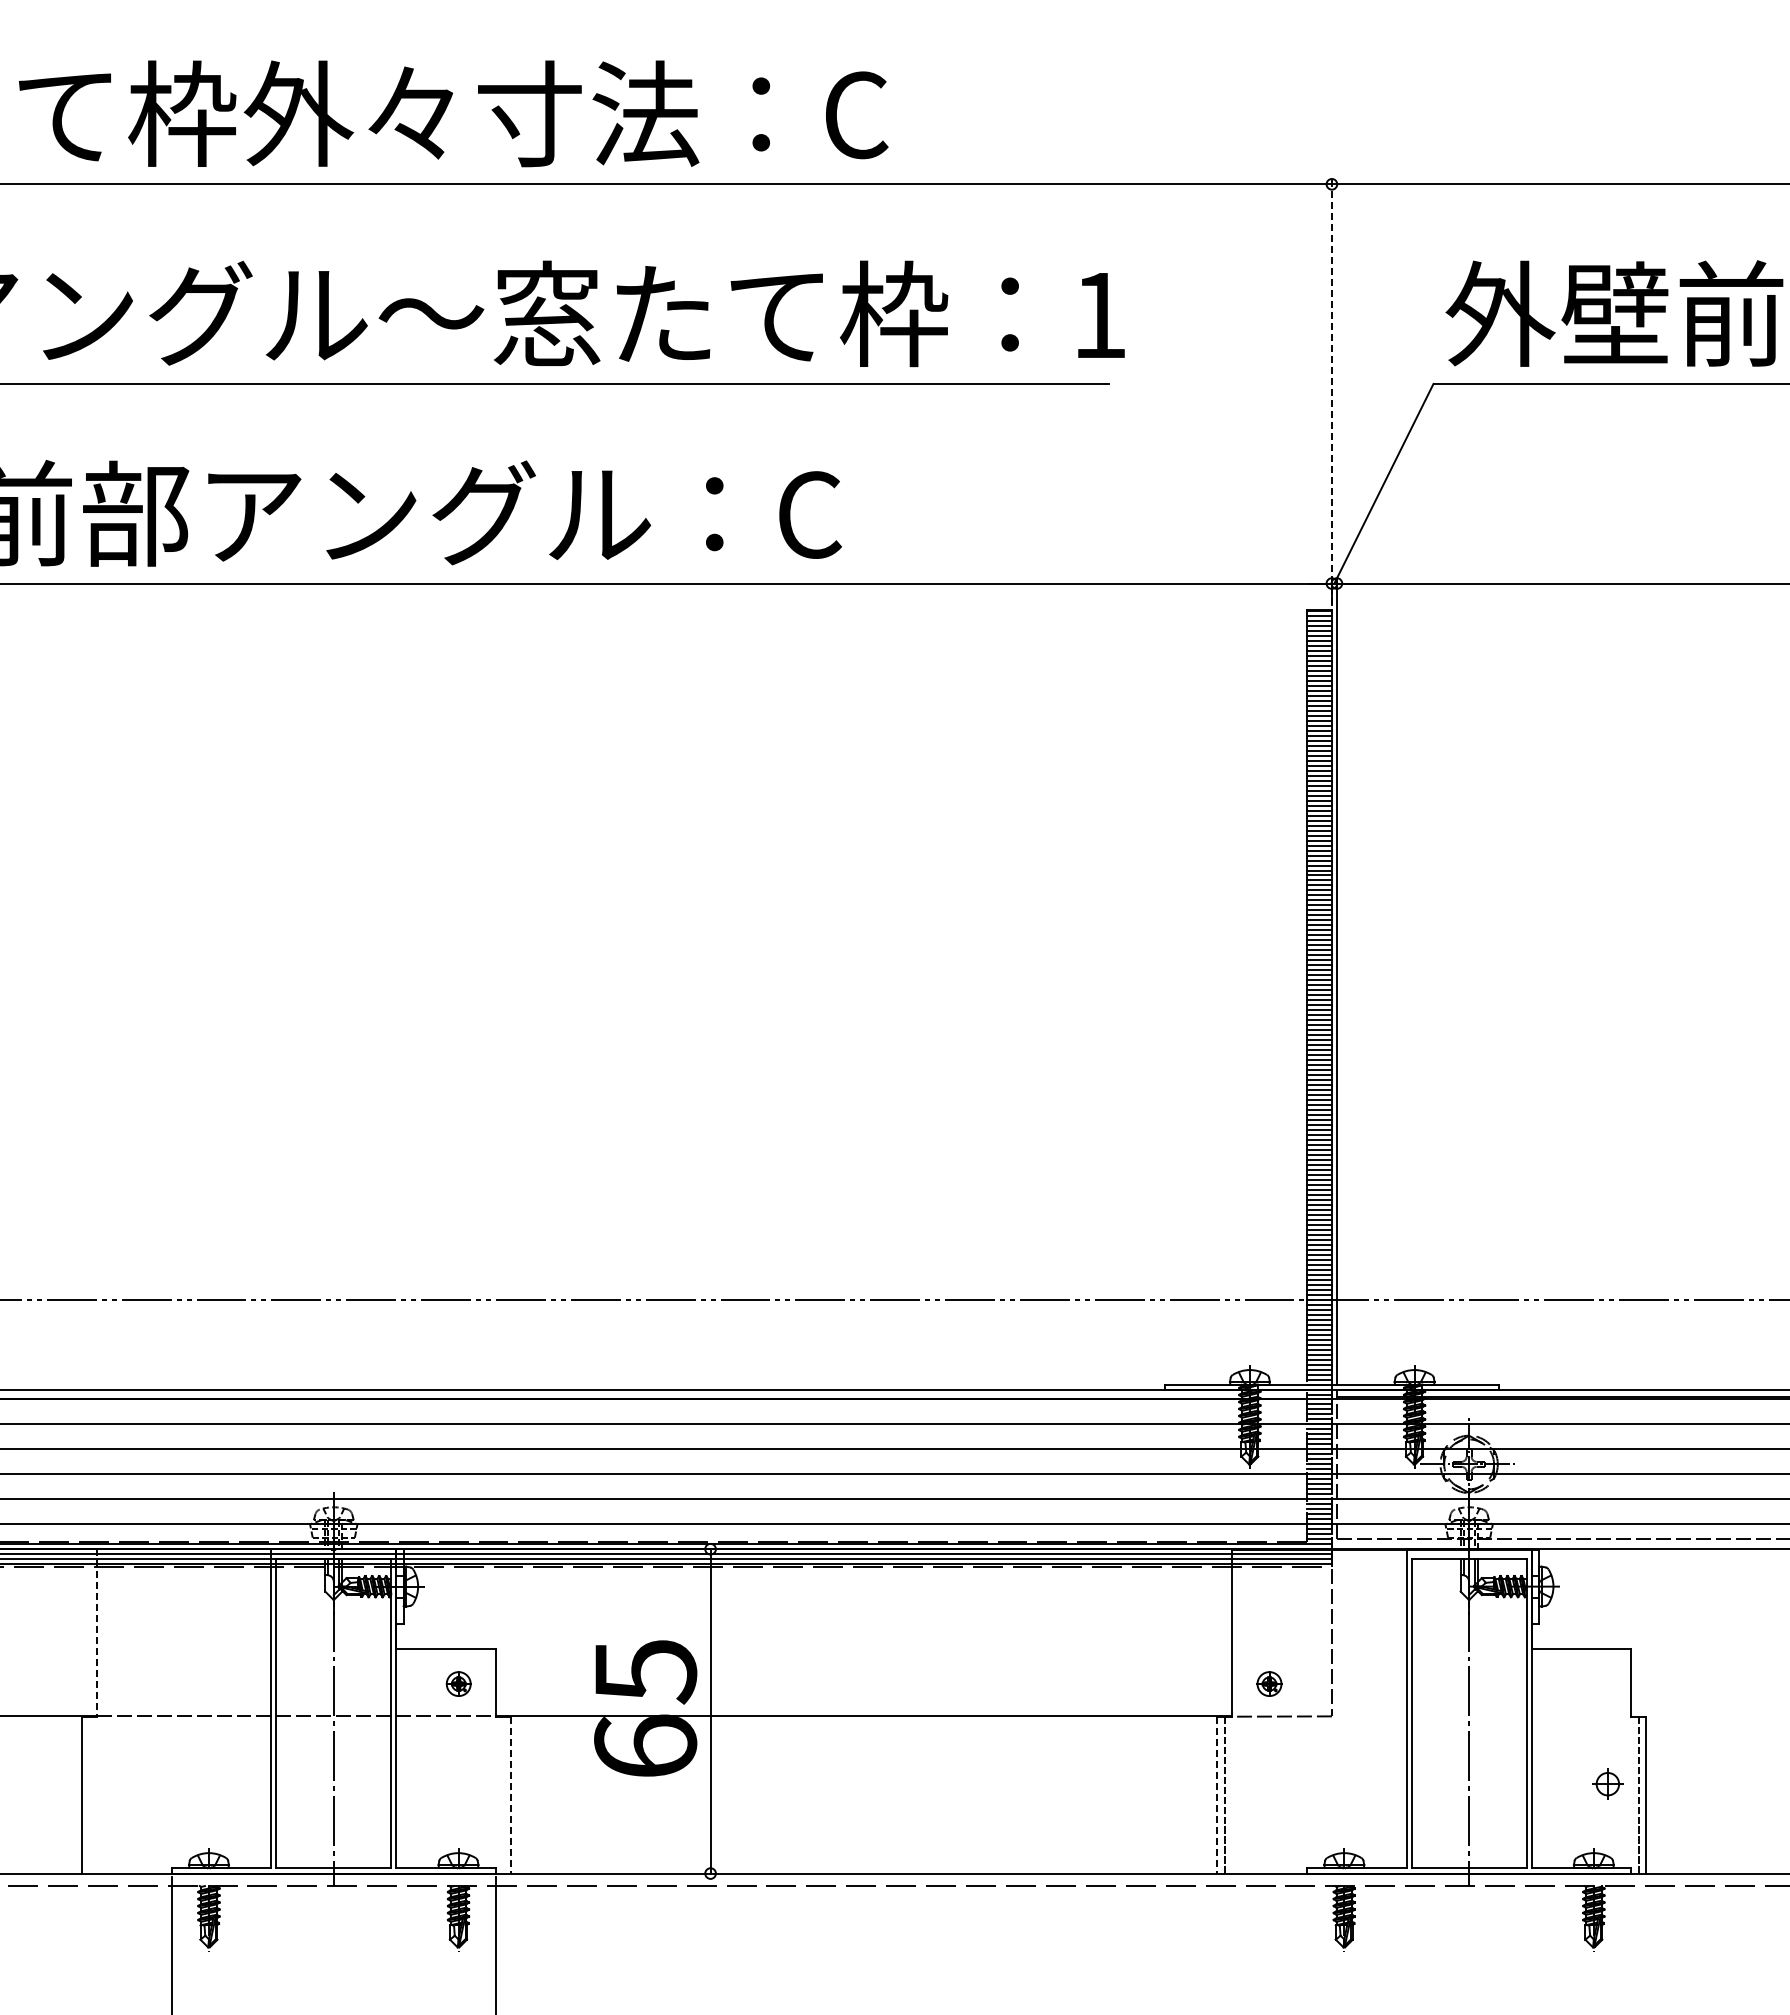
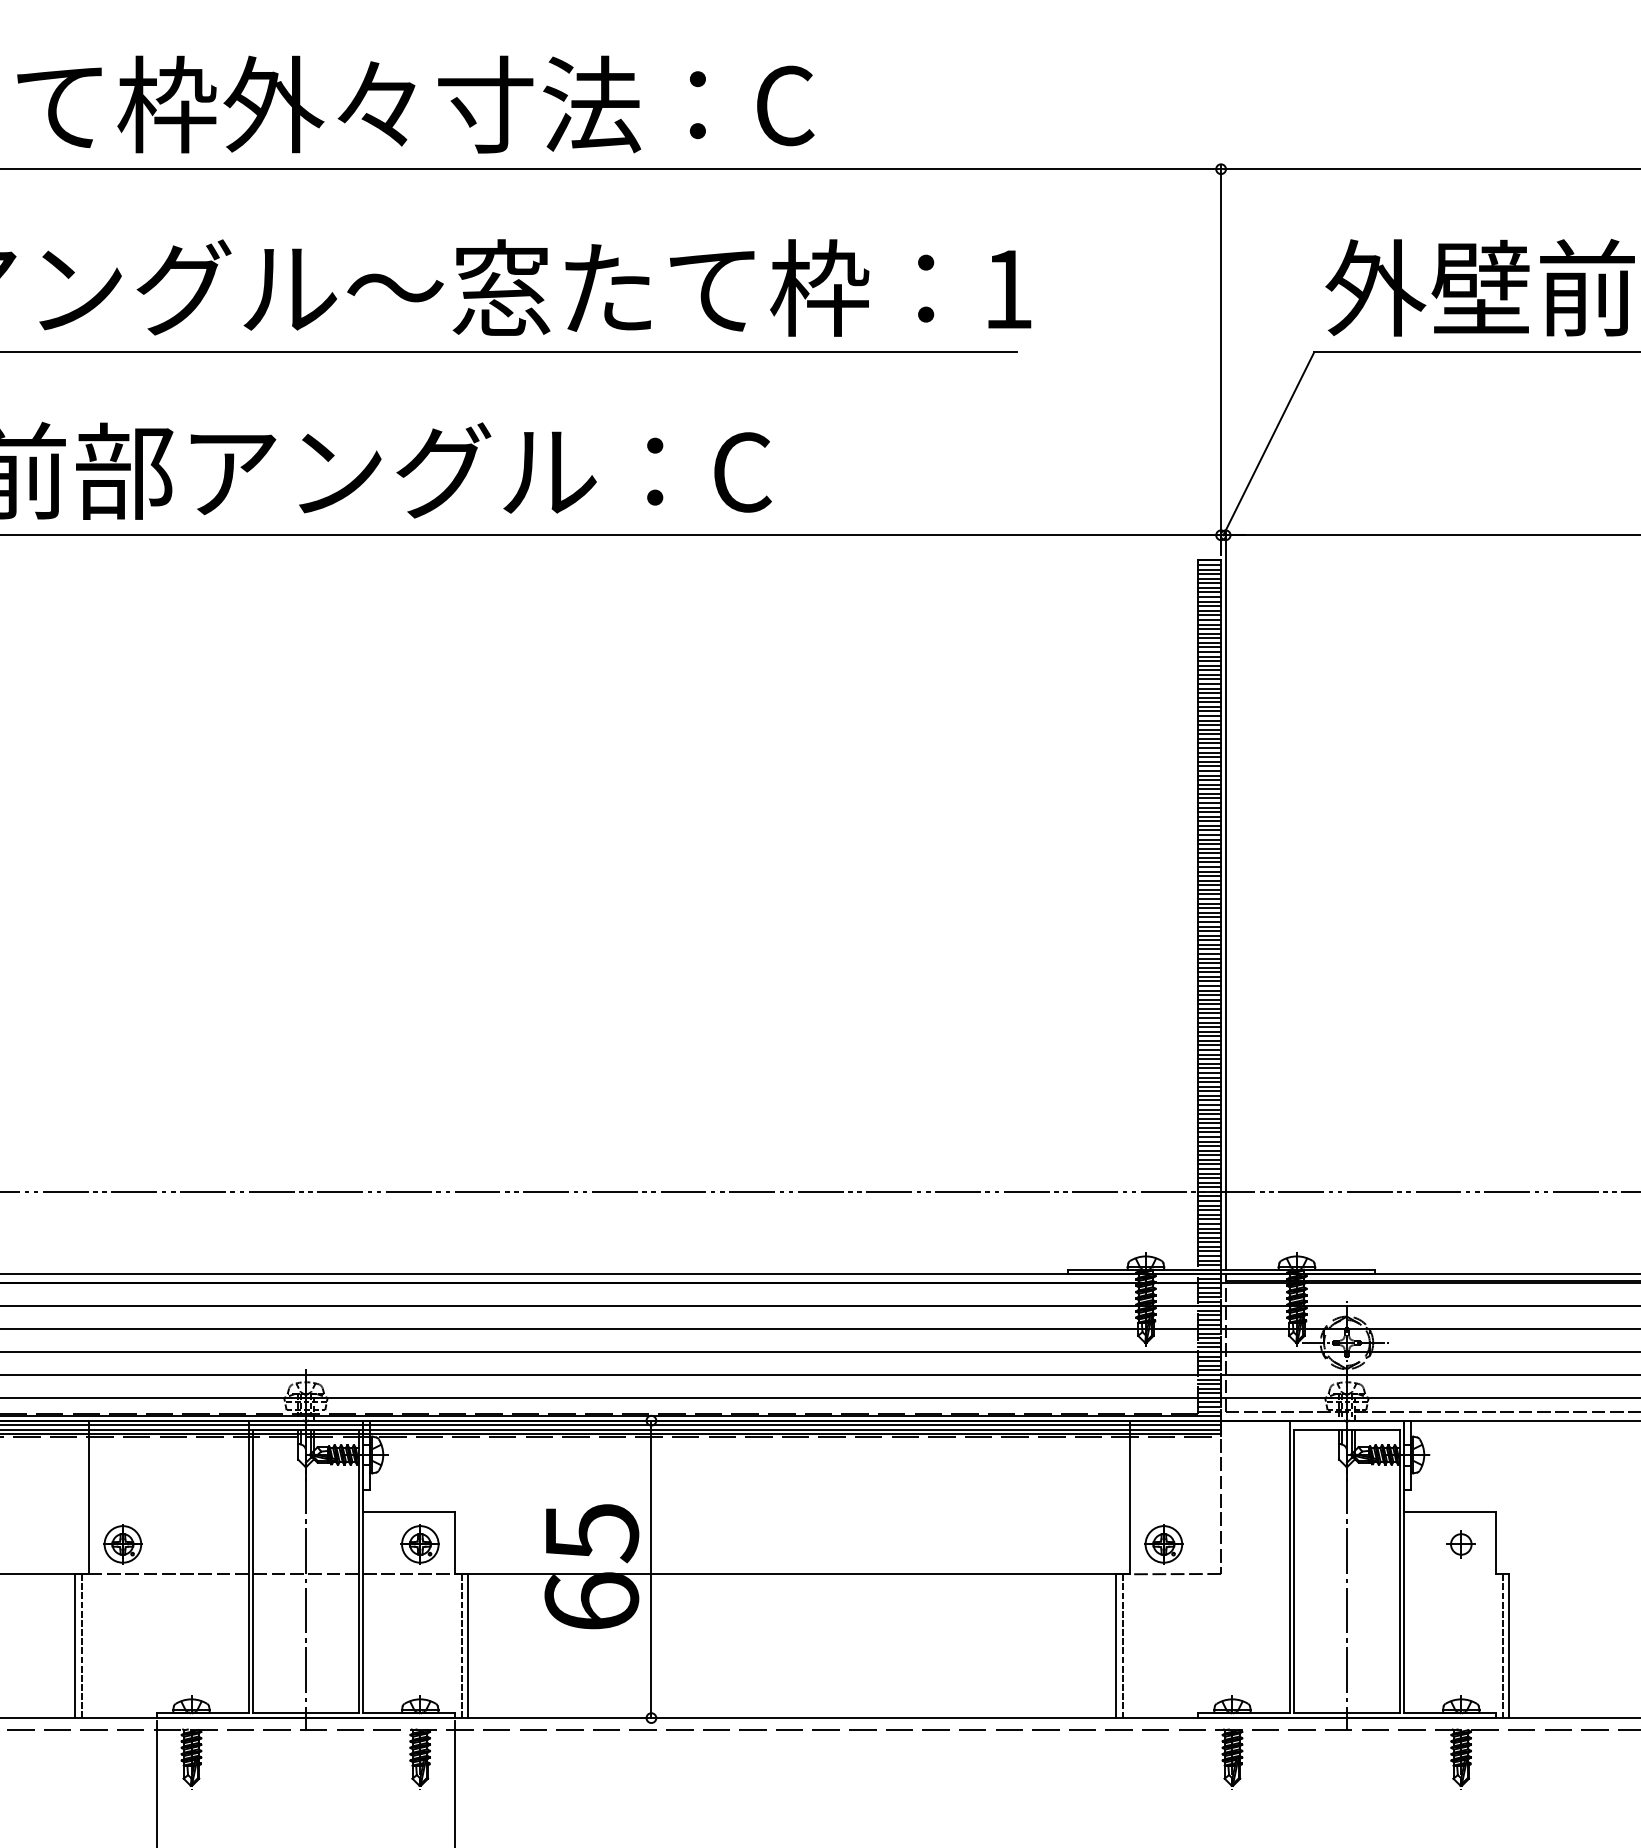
line: (1331, 392) -> (1220, 360), dashed -> solid
line: (96, 1633) -> (88, 1497), dashed -> solid
part: (133, 1683) -> (122, 1543), added
part: (458, 1683) -> (420, 1543), size x1.67
part: (1269, 1683) -> (1163, 1543), size x1.67
part: (1607, 1783) -> (1460, 1543), moved
line: (89, 1794) -> (81, 1645), added
line: (503, 1794) -> (461, 1645), added
line: (510, 1795) -> (467, 1646), dashed -> solid
line: (1217, 1795) -> (1116, 1646), dashed -> solid

